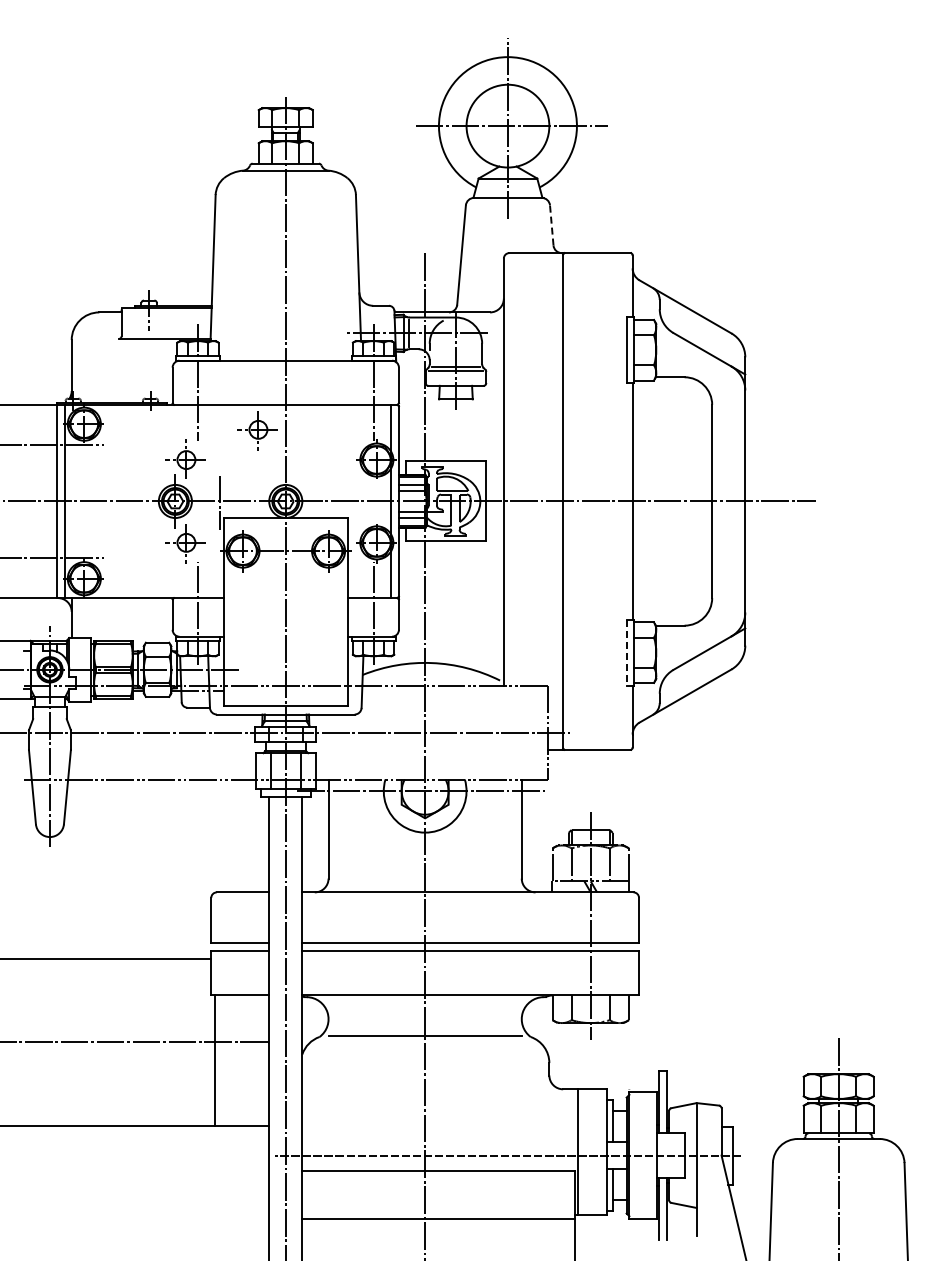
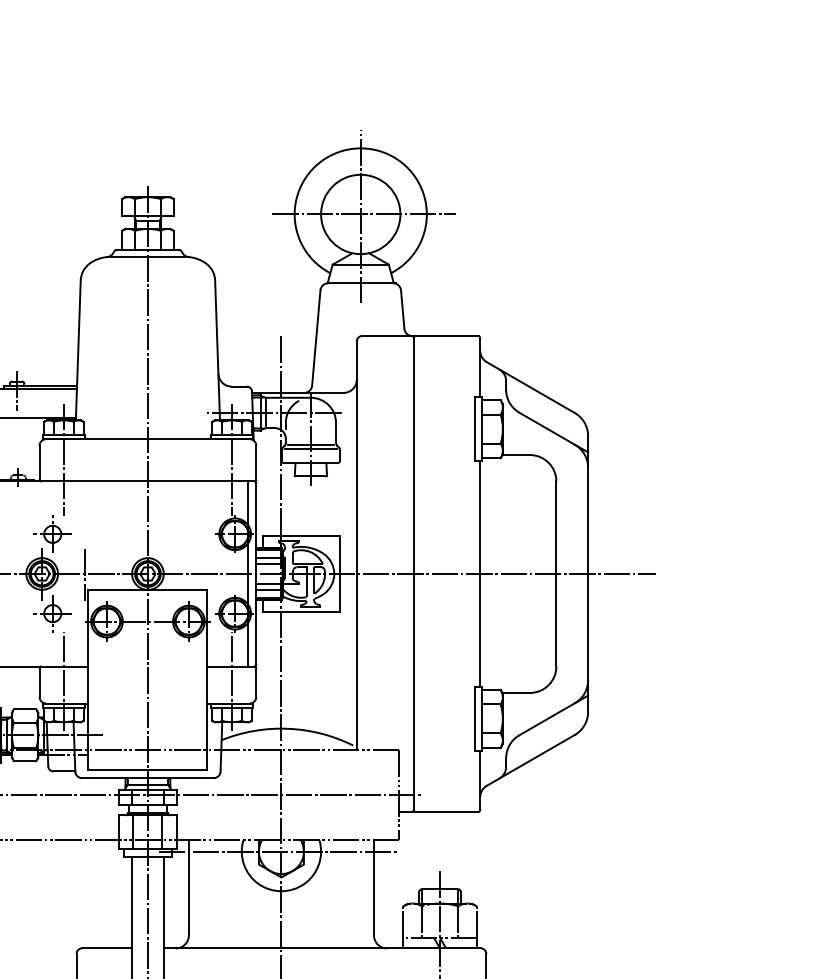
line: (551, 225) -> (402, 309), dashed -> solid
part: (257, 430) -> (120, 506), removed
line: (627, 653) -> (475, 719), dashed -> solid

